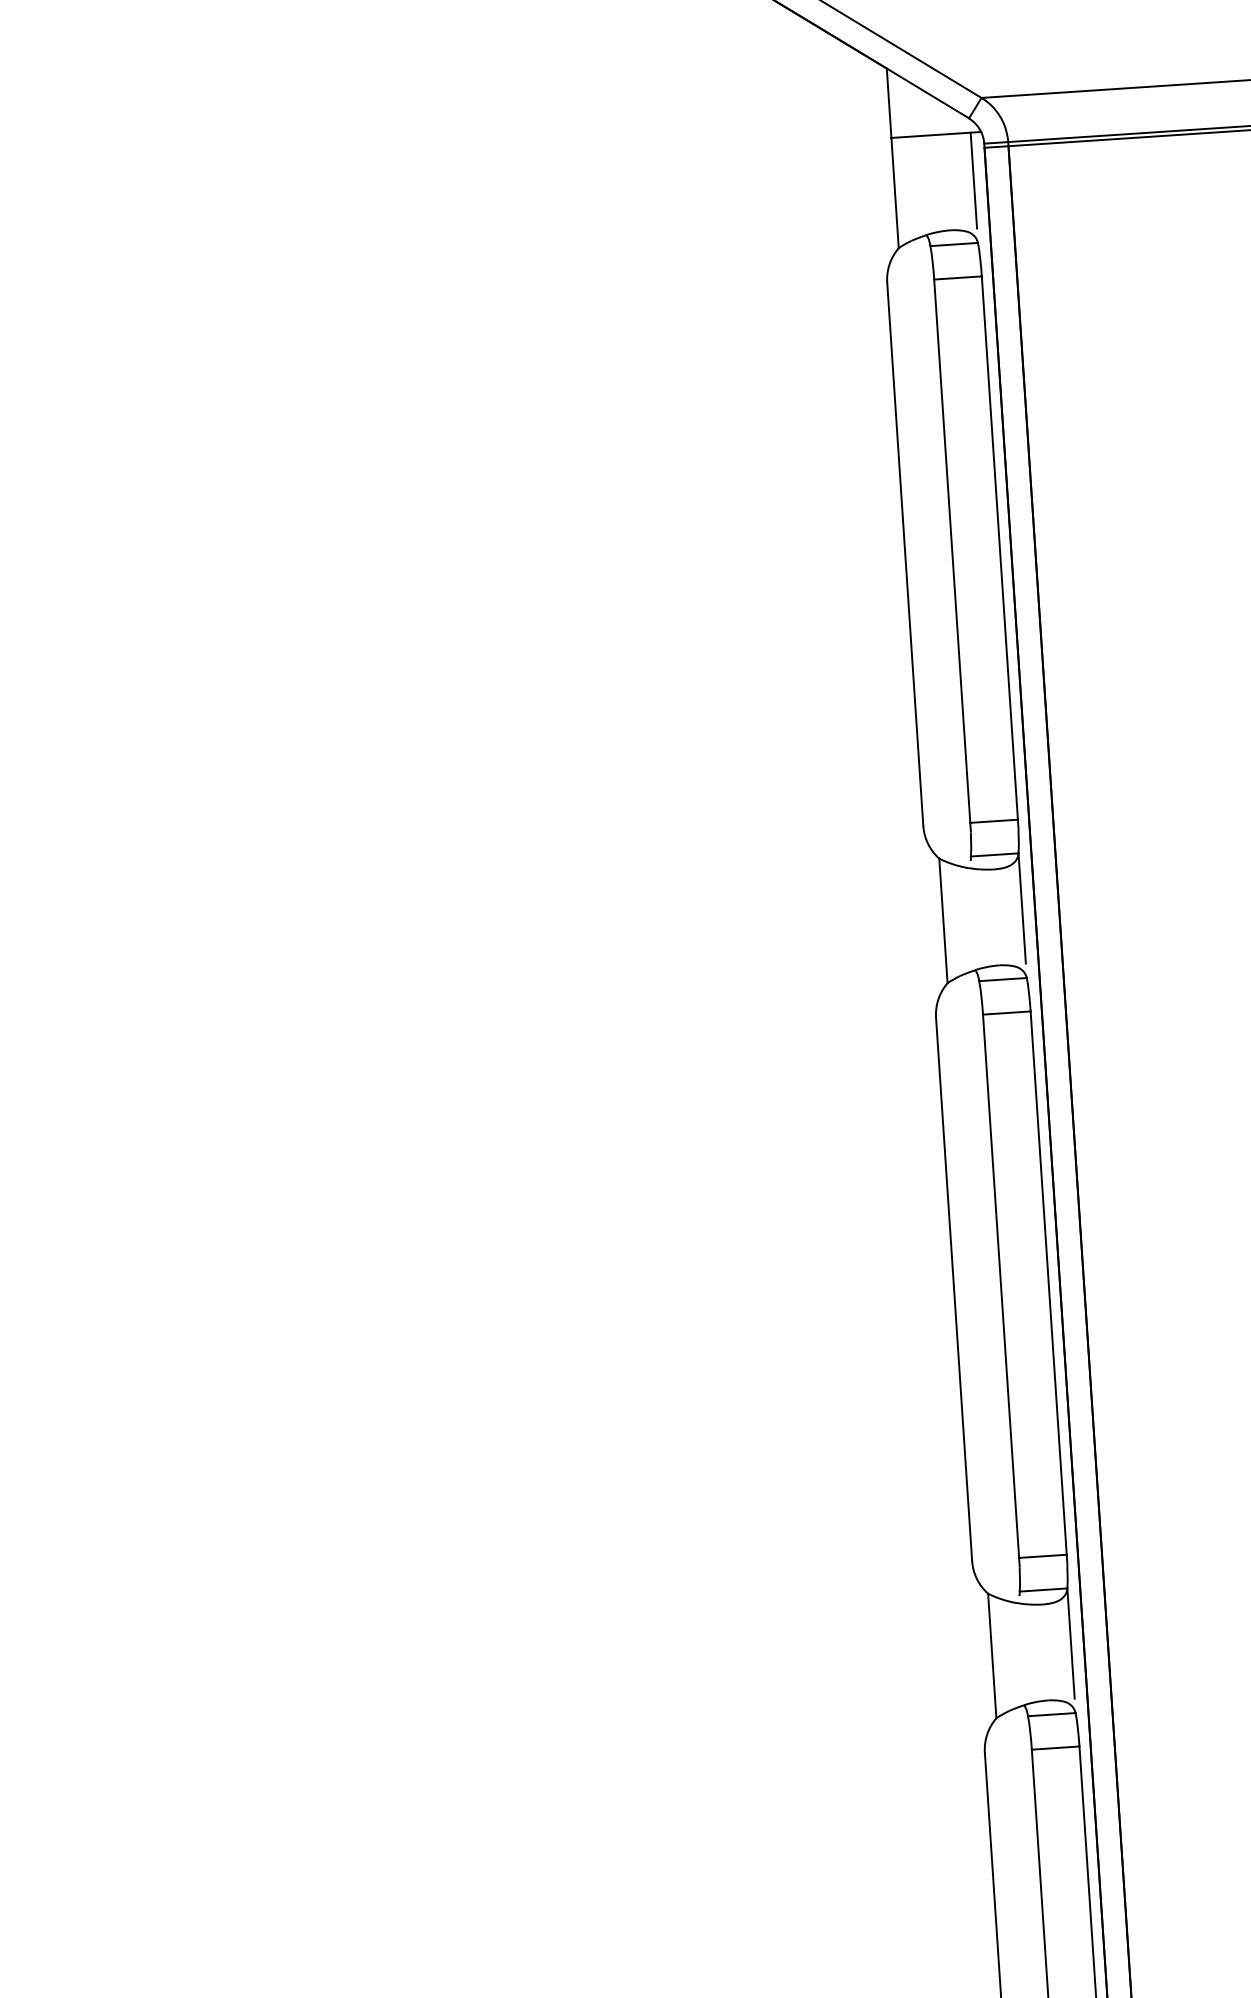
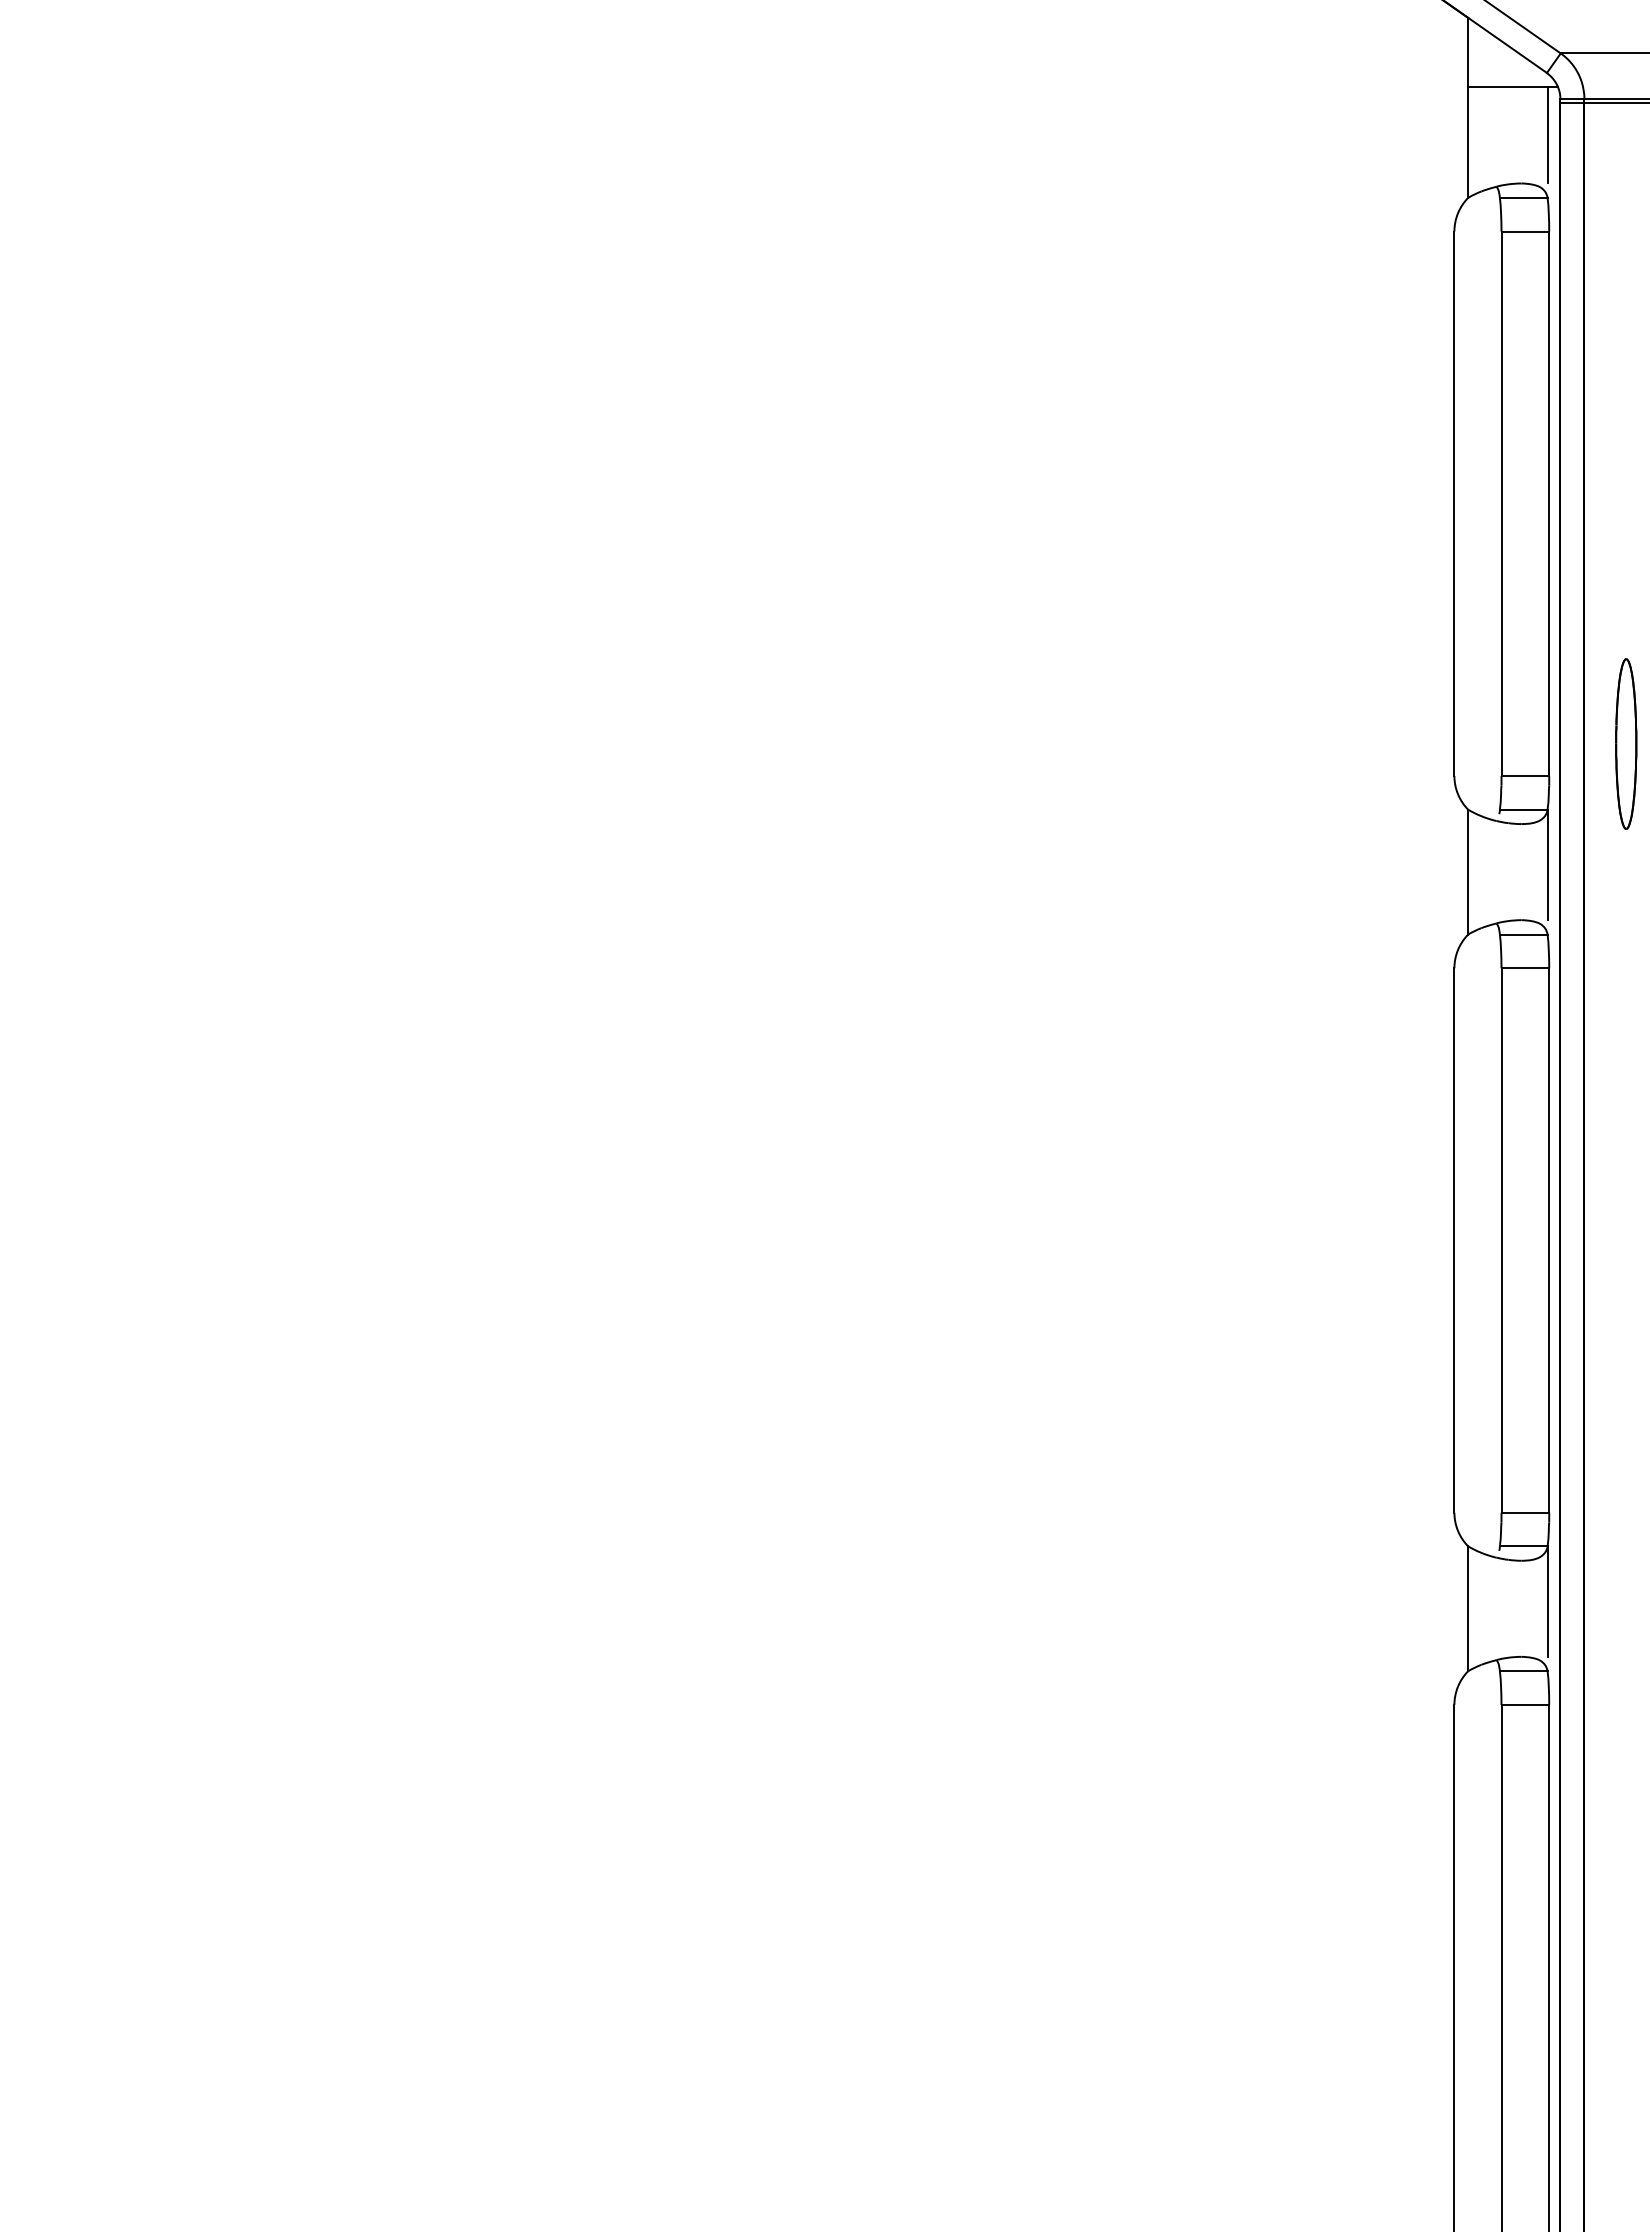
part: (1092, 782) -> (1626, 743), added

